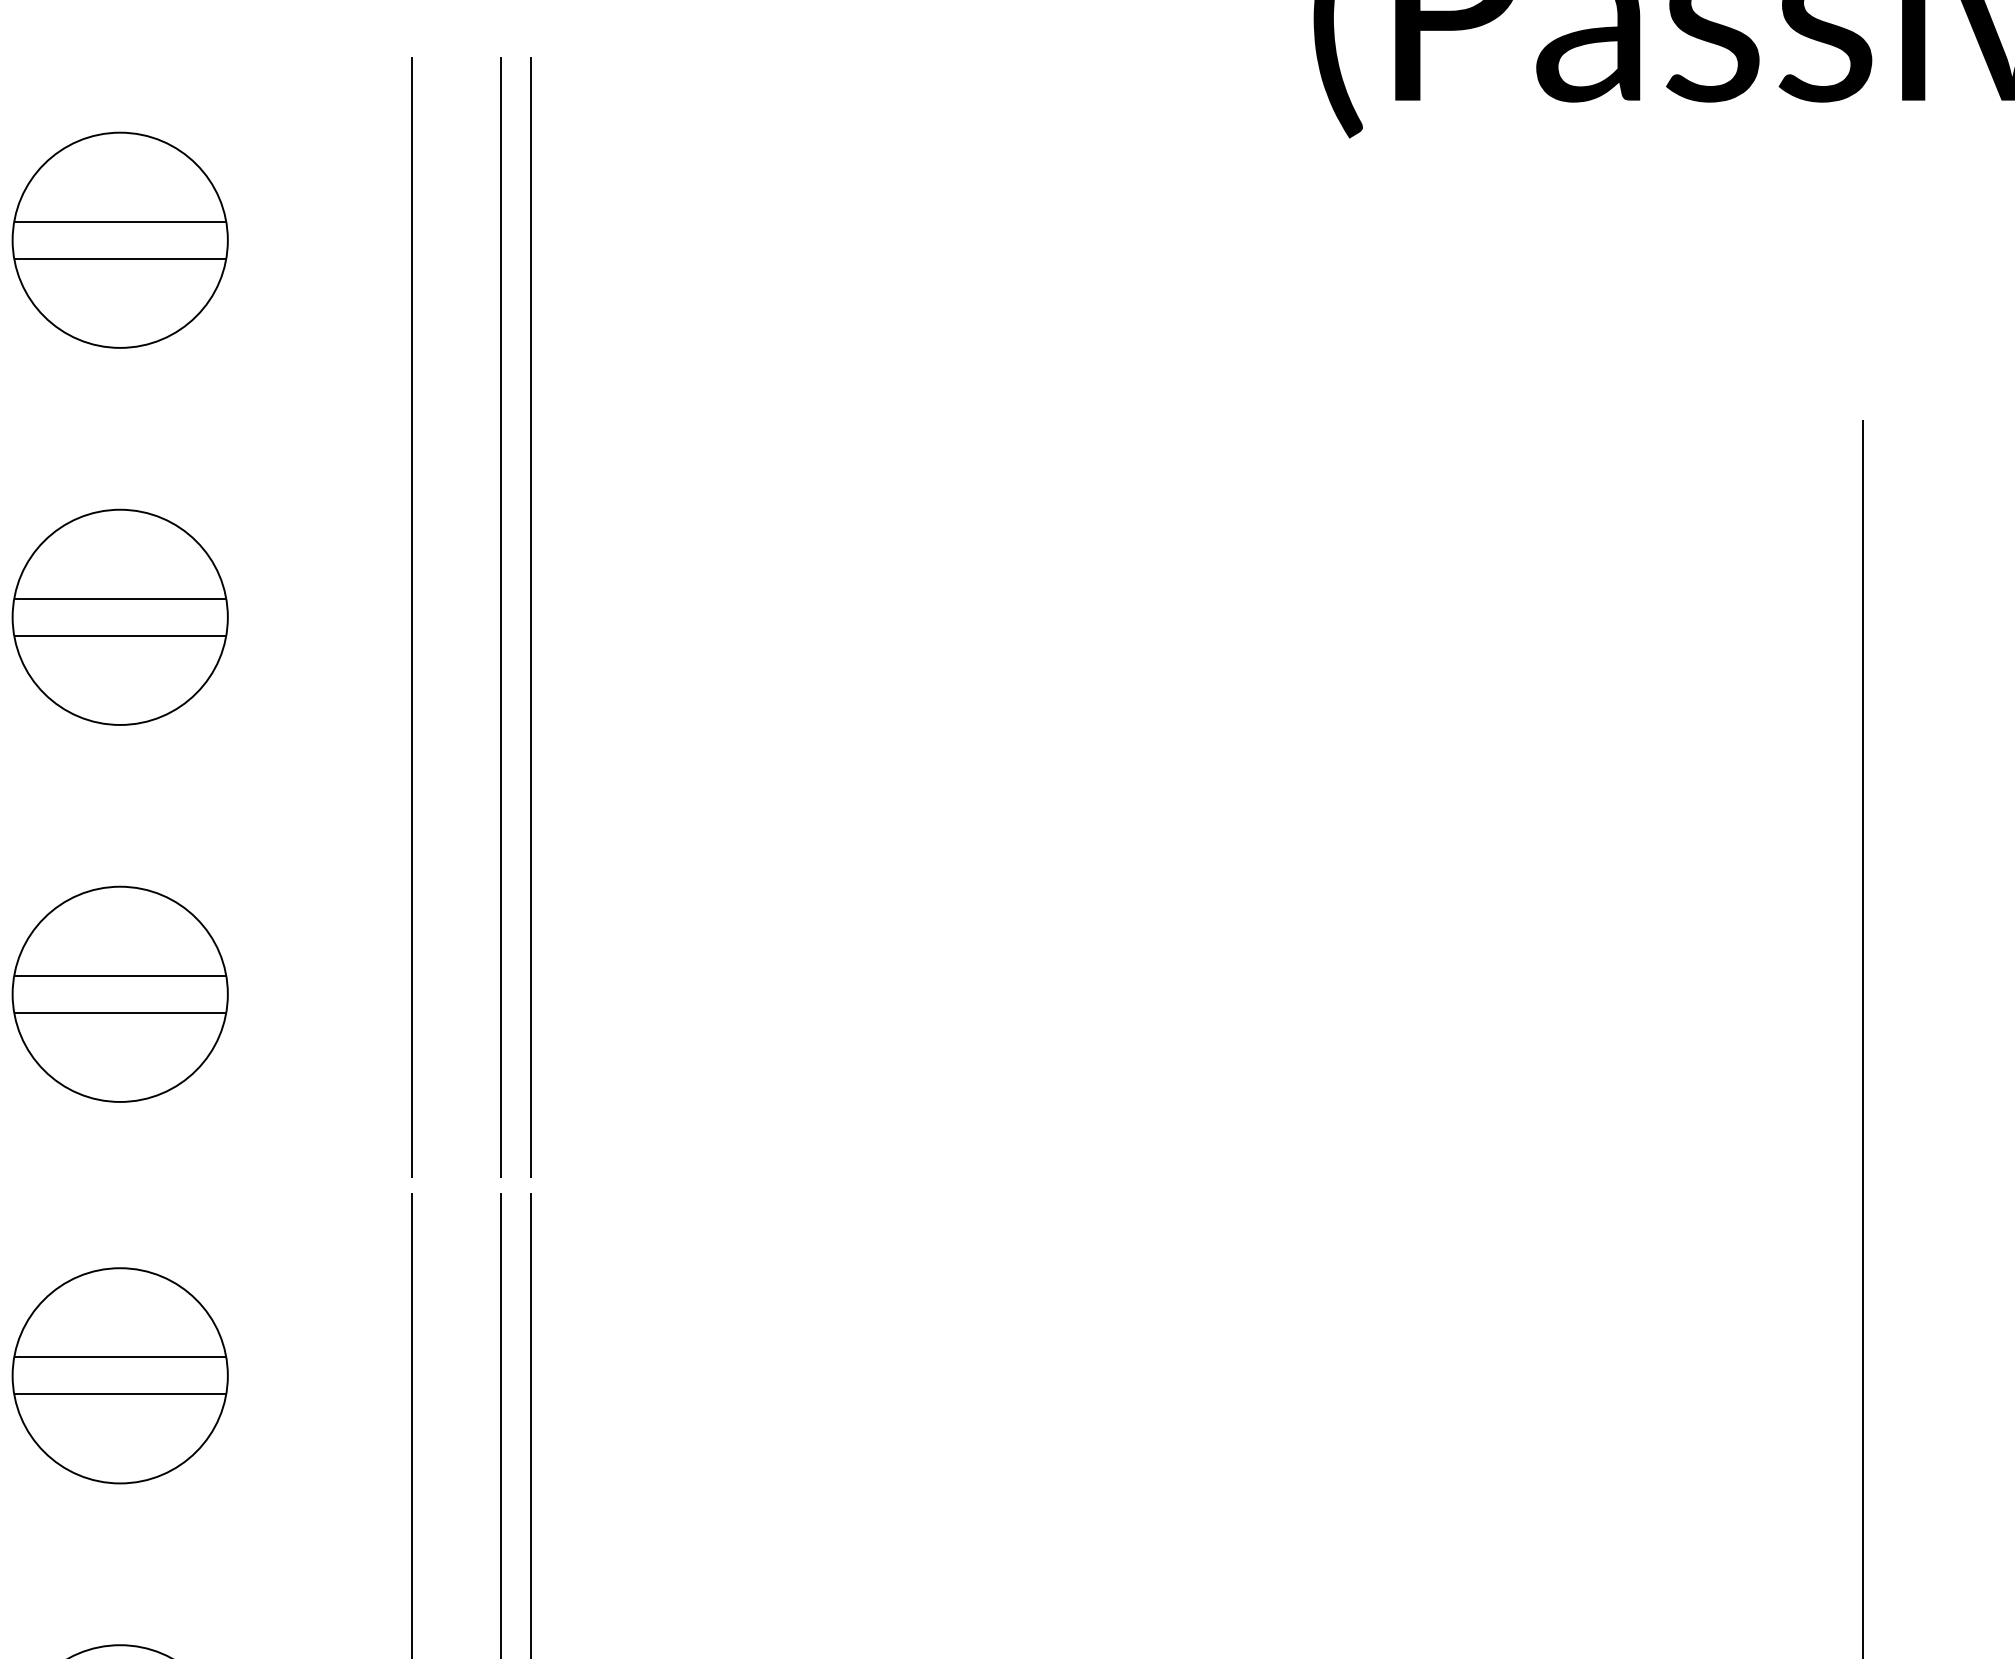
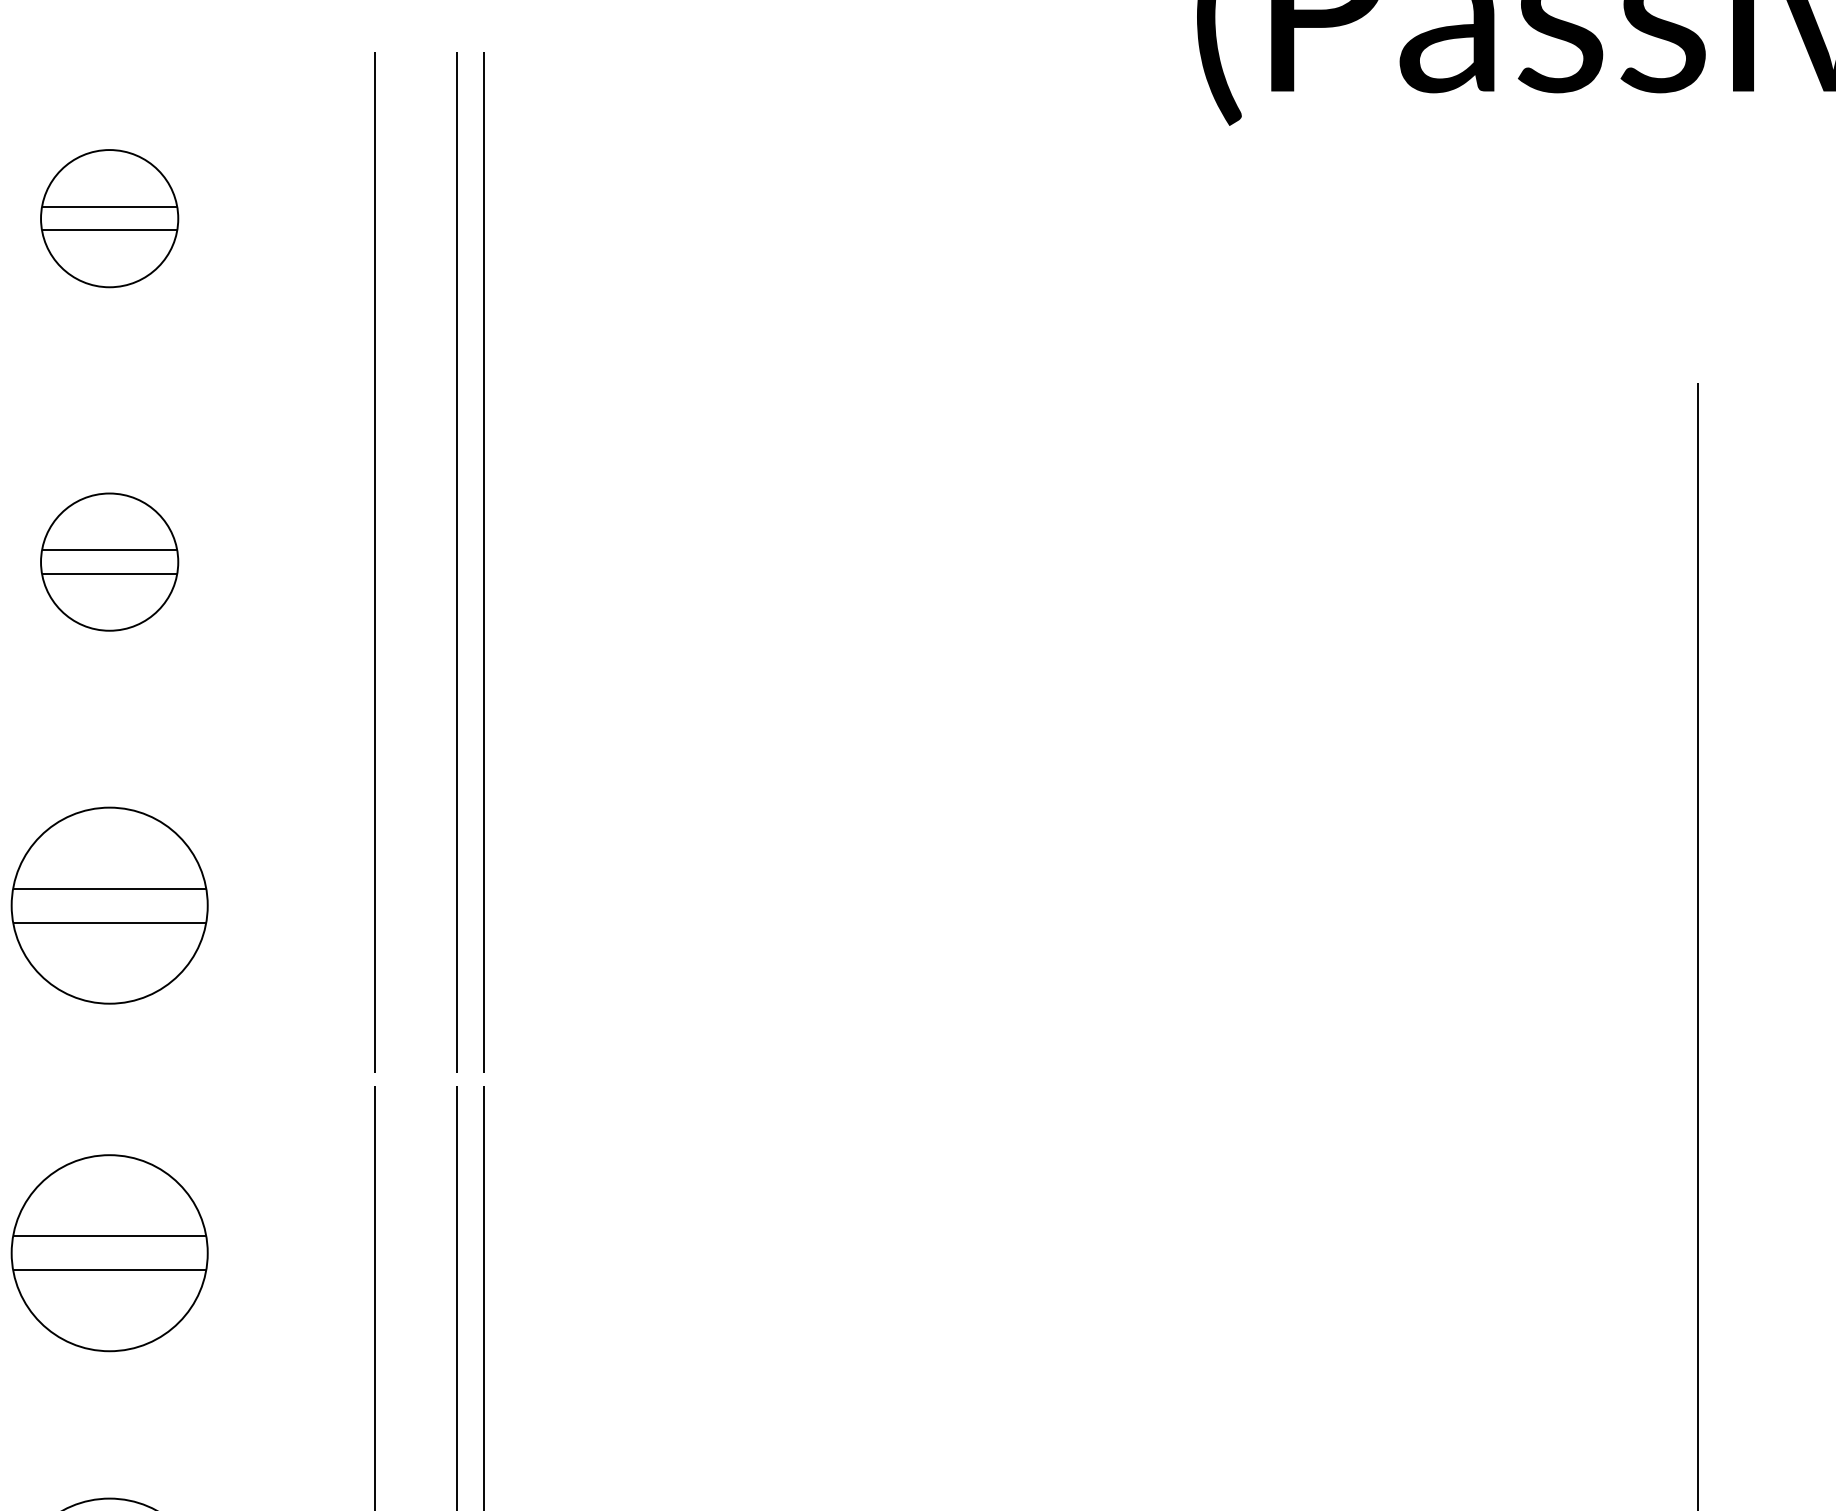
part: (119, 239) -> (109, 218), size x0.7
part: (119, 616) -> (109, 561), size x0.7

